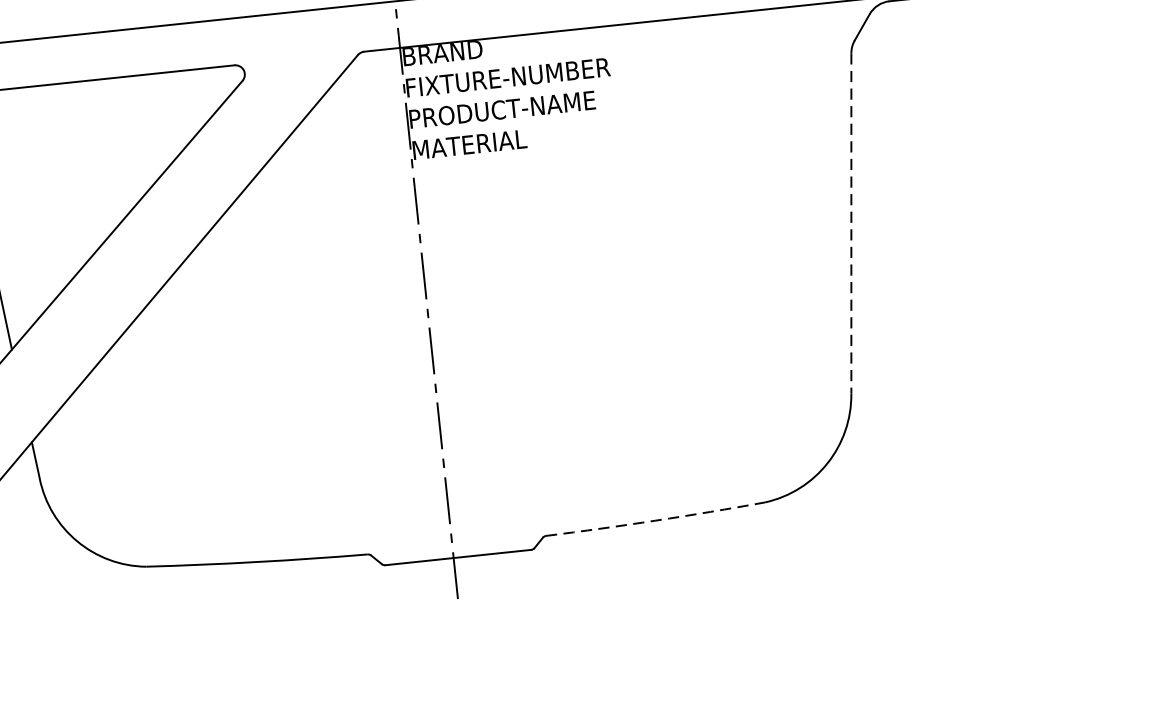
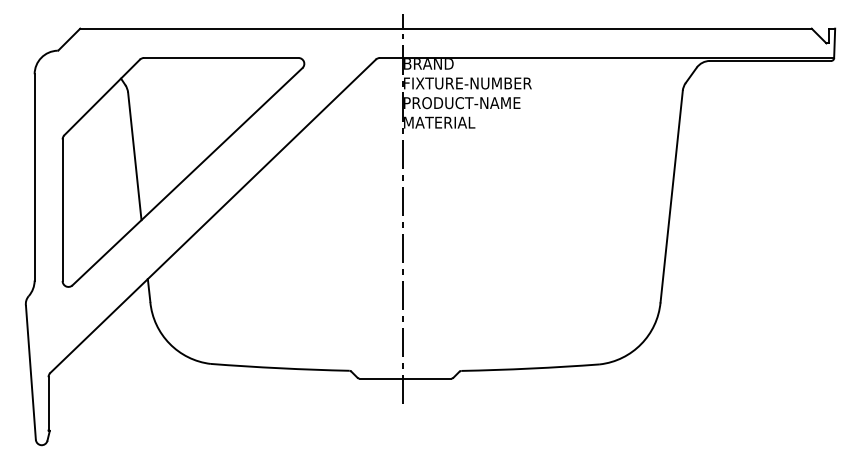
line: (851, 224) -> (671, 197), dashed -> solid
arc: (655, 520) -> (530, 368), dashed -> solid

